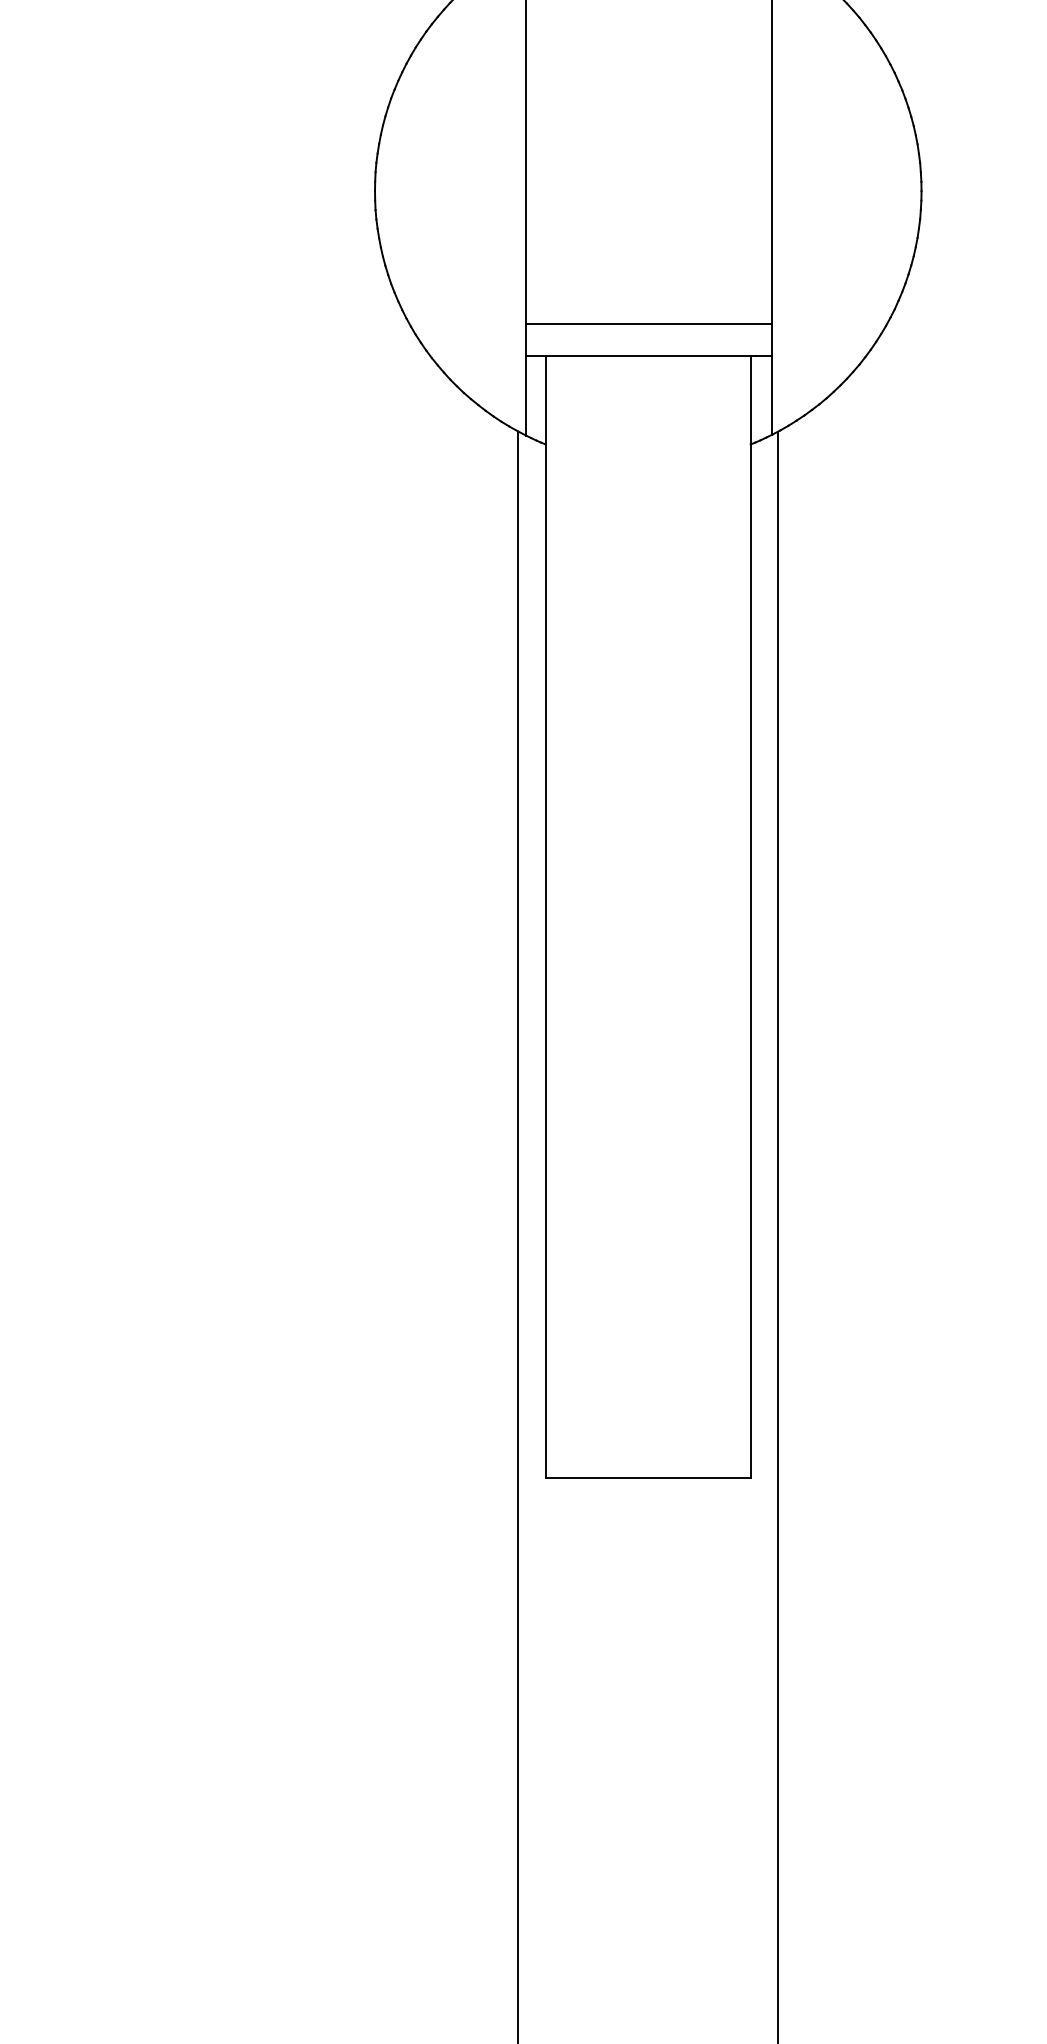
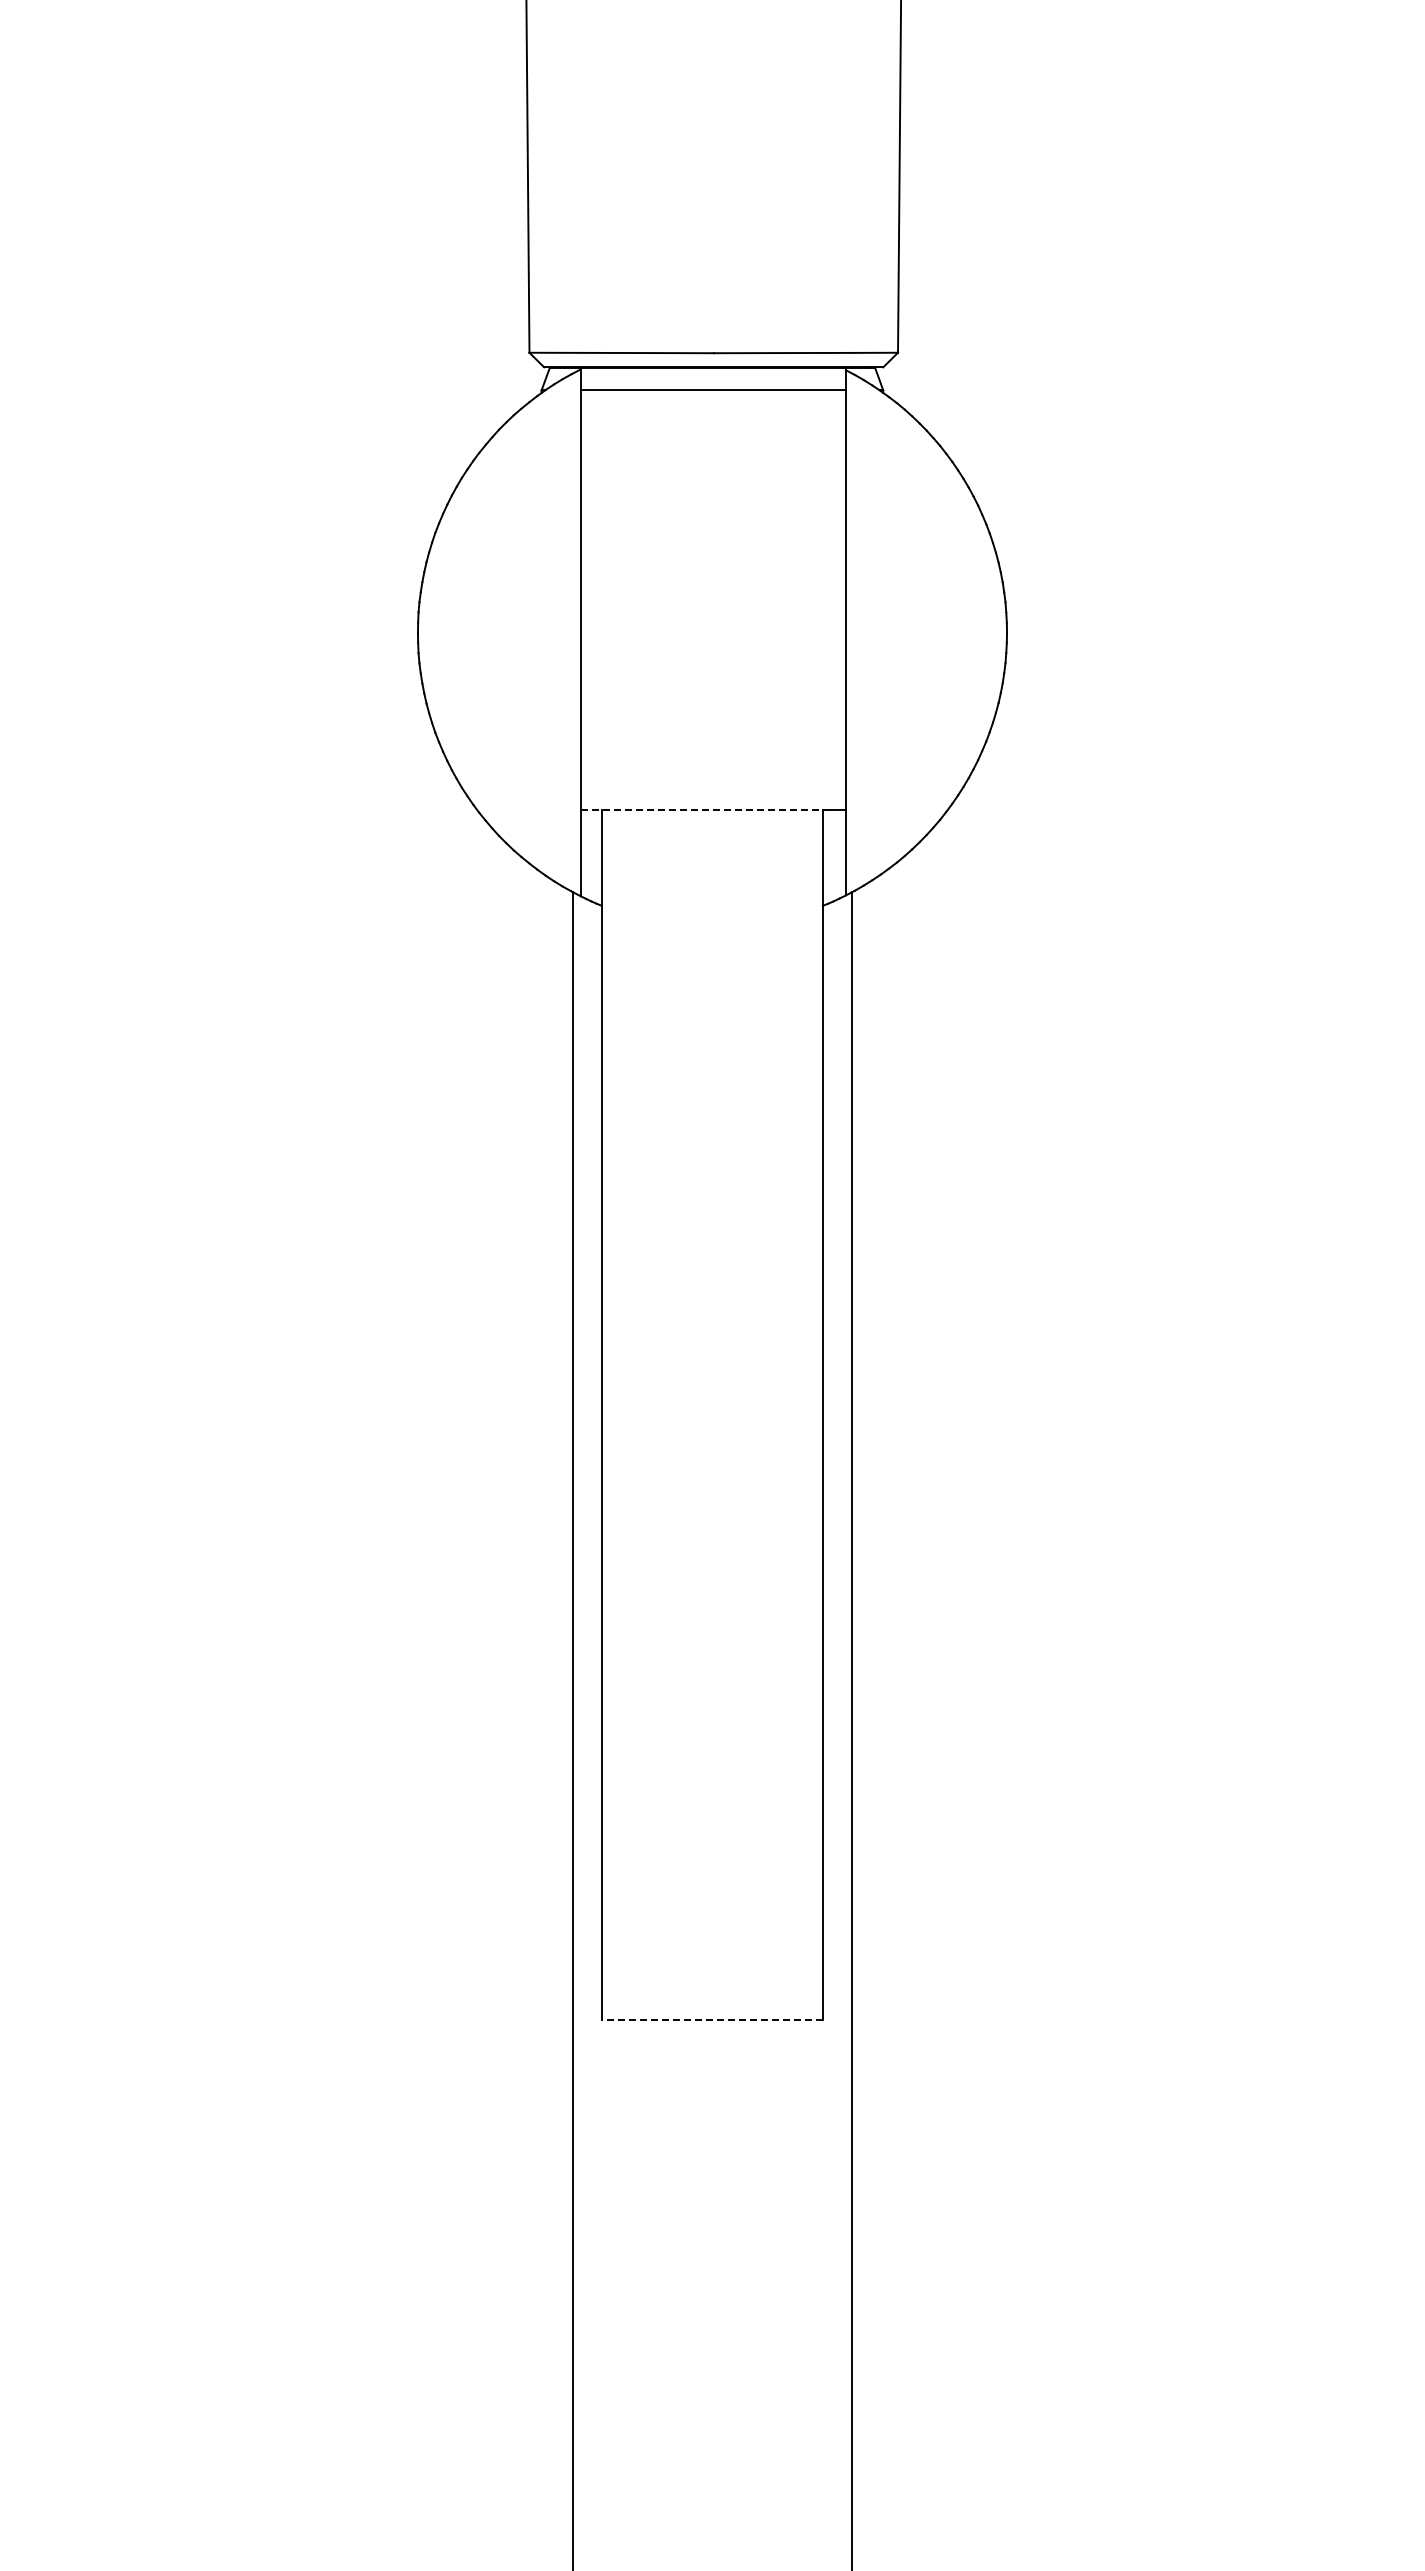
line: (649, 324) -> (713, 776), removed
line: (641, 355) -> (705, 810), solid -> dashed
line: (647, 1477) -> (711, 2019), solid -> dashed

